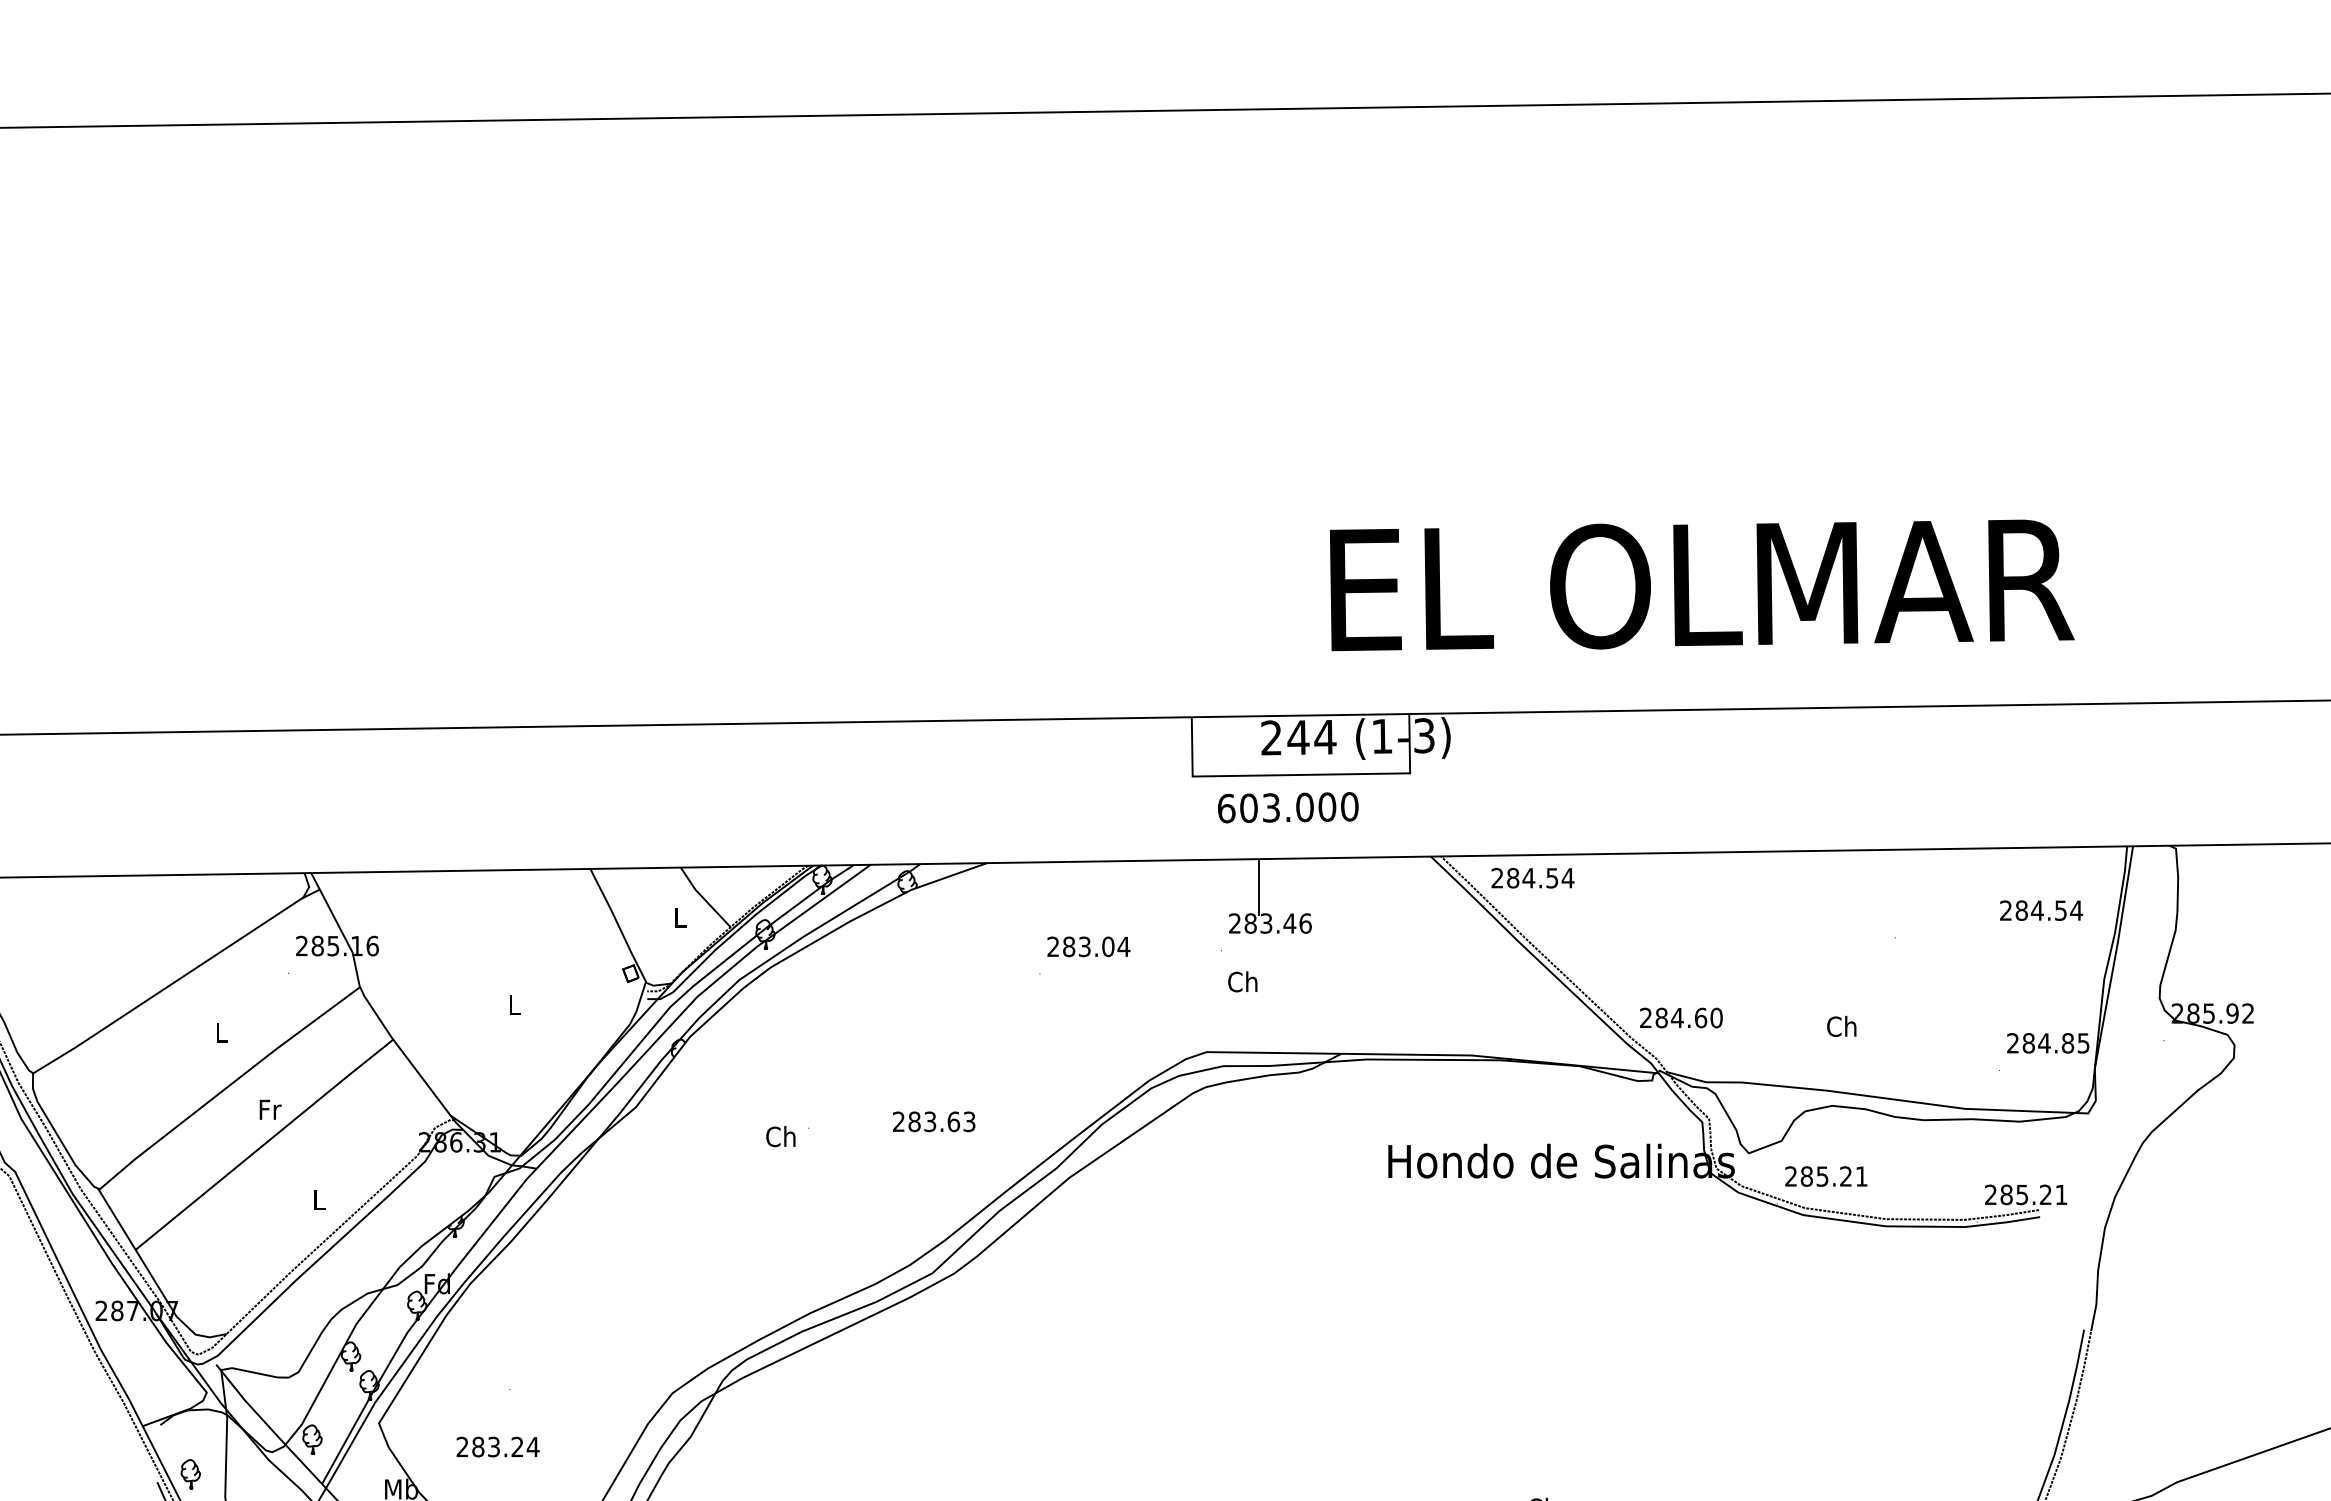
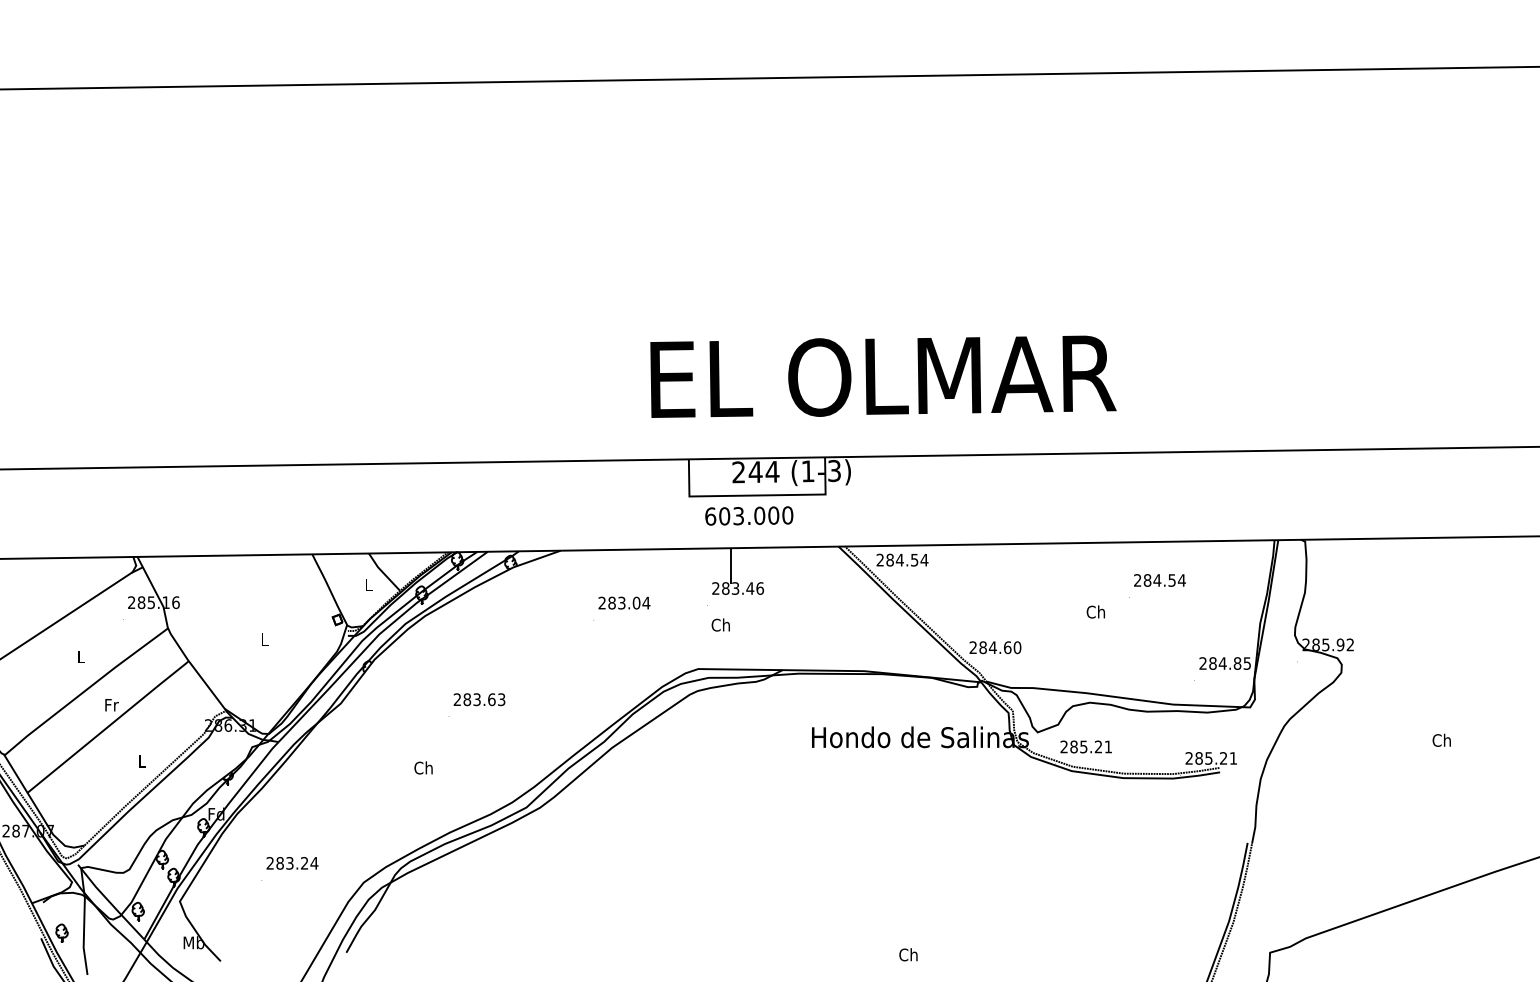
text: (1702, 584) -> (883, 376), moved
text: (2040, 910) -> (1159, 580), moved
text: (1841, 1025) -> (1095, 611), moved
text: (934, 1121) -> (479, 699), moved
text: (780, 1135) -> (423, 767), moved
text: (498, 1447) -> (292, 863), moved

